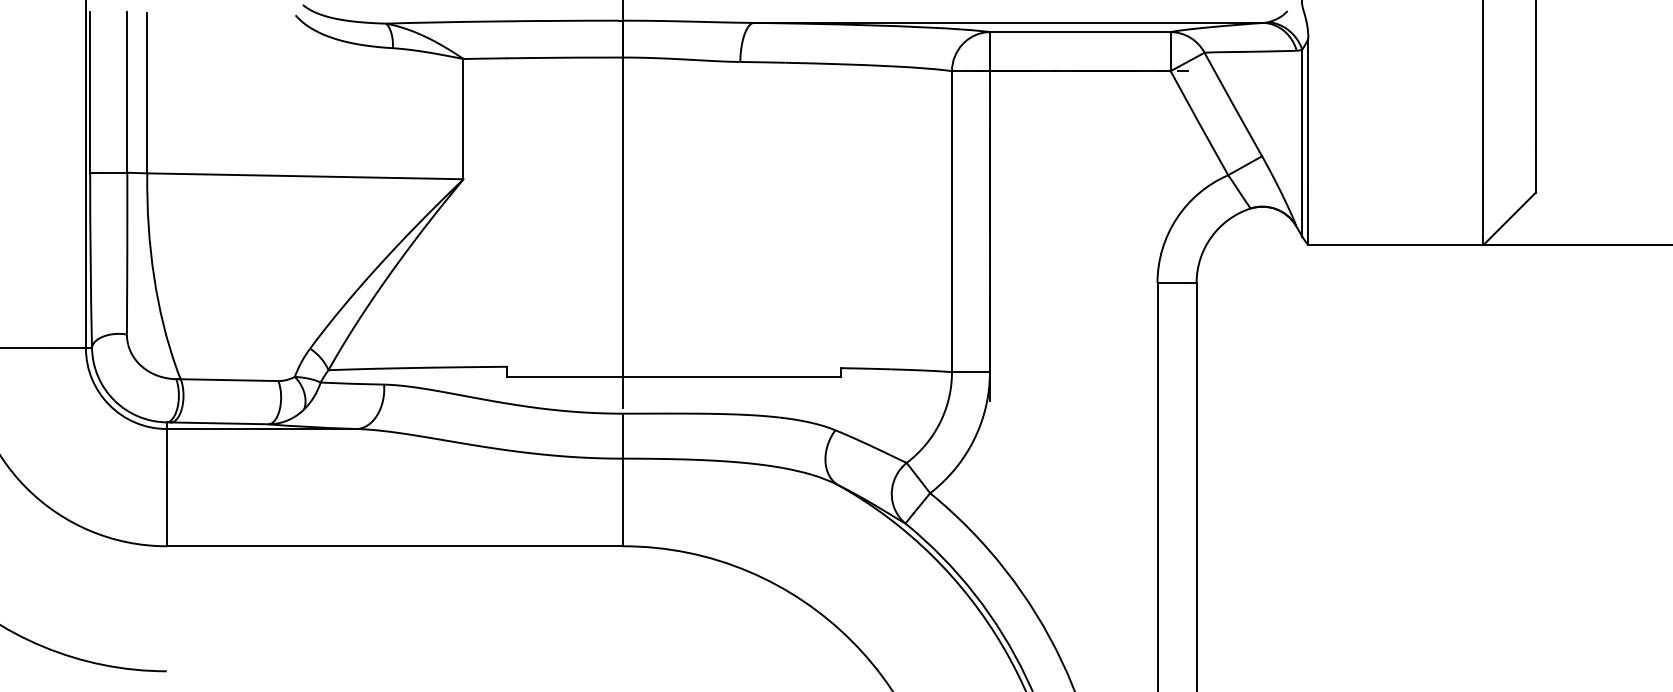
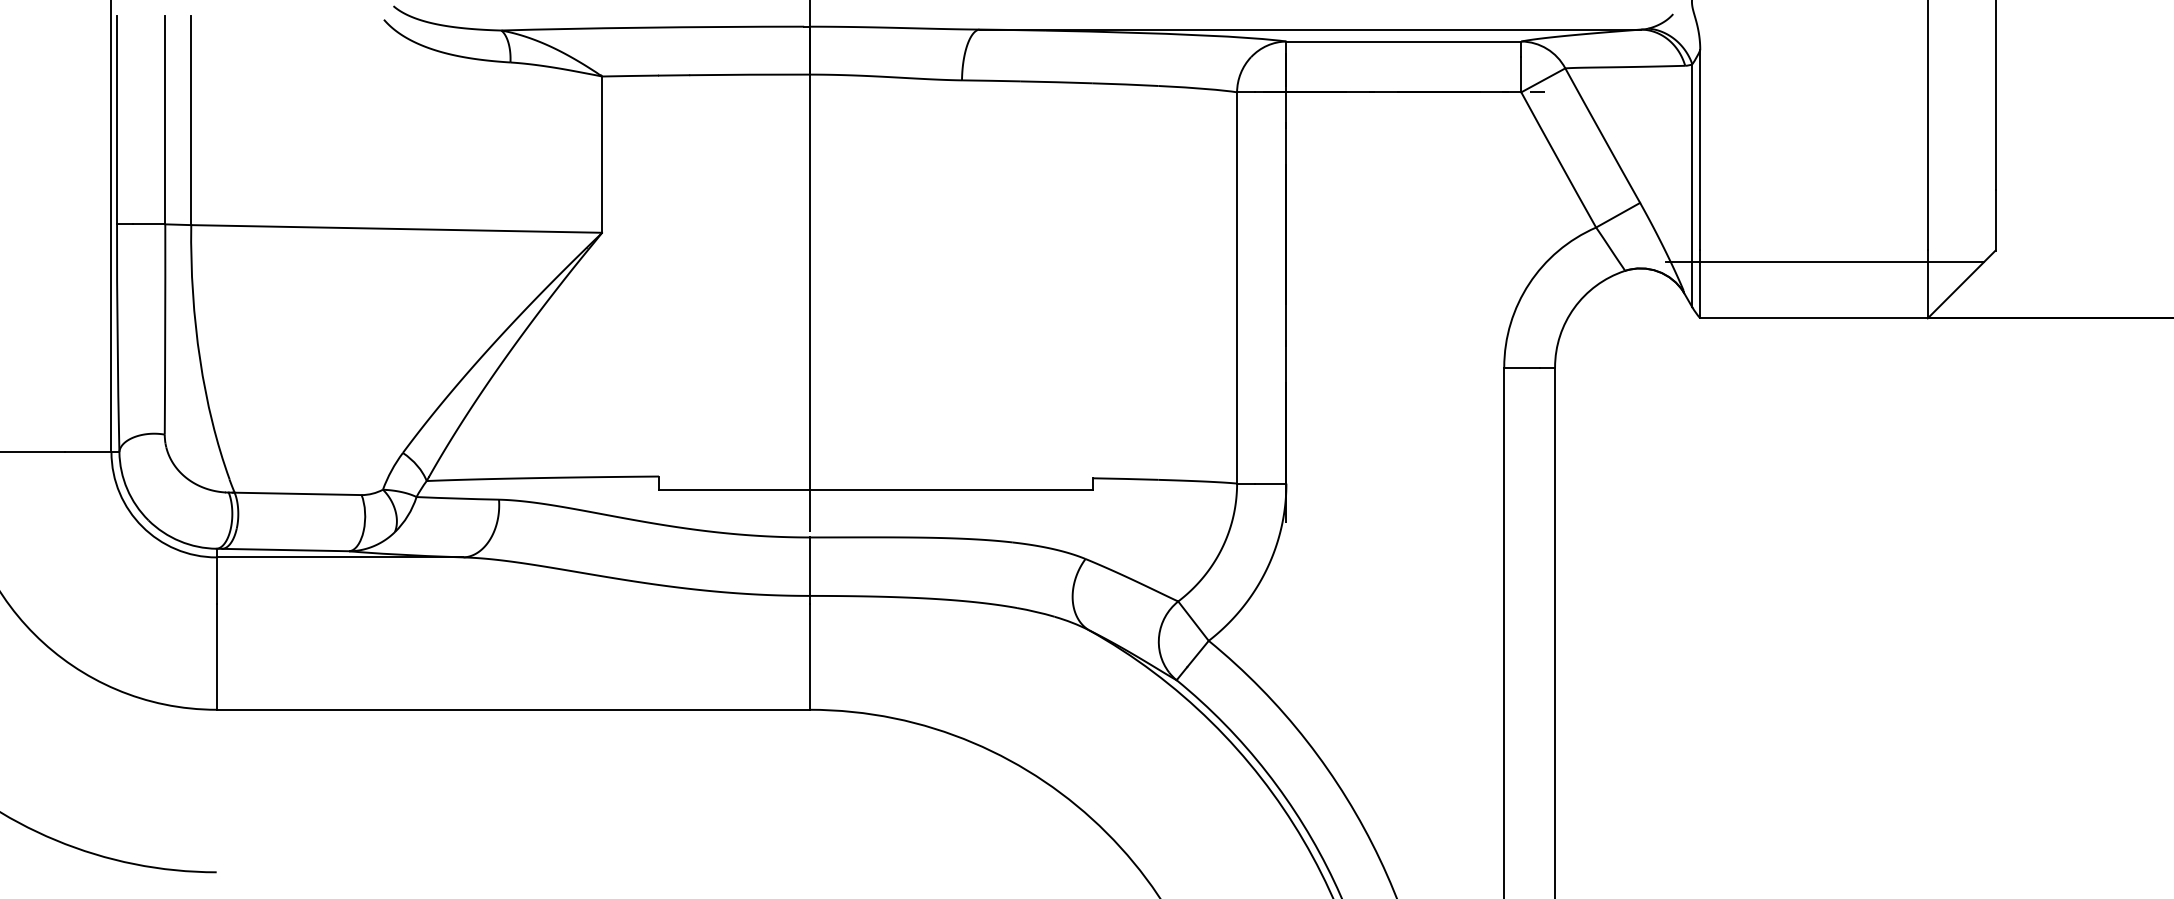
line: (1404, 201) -> (1825, 261), added

